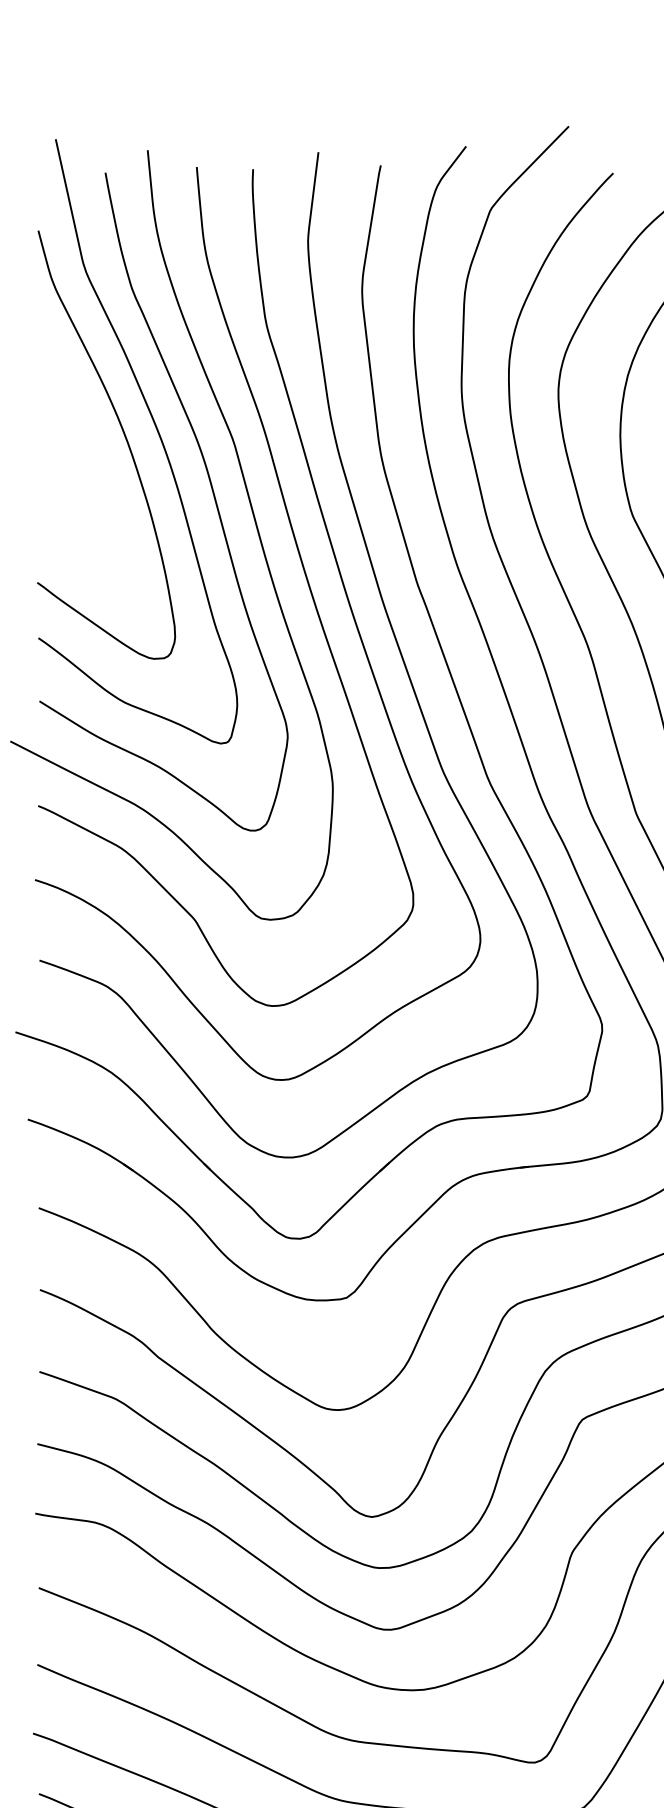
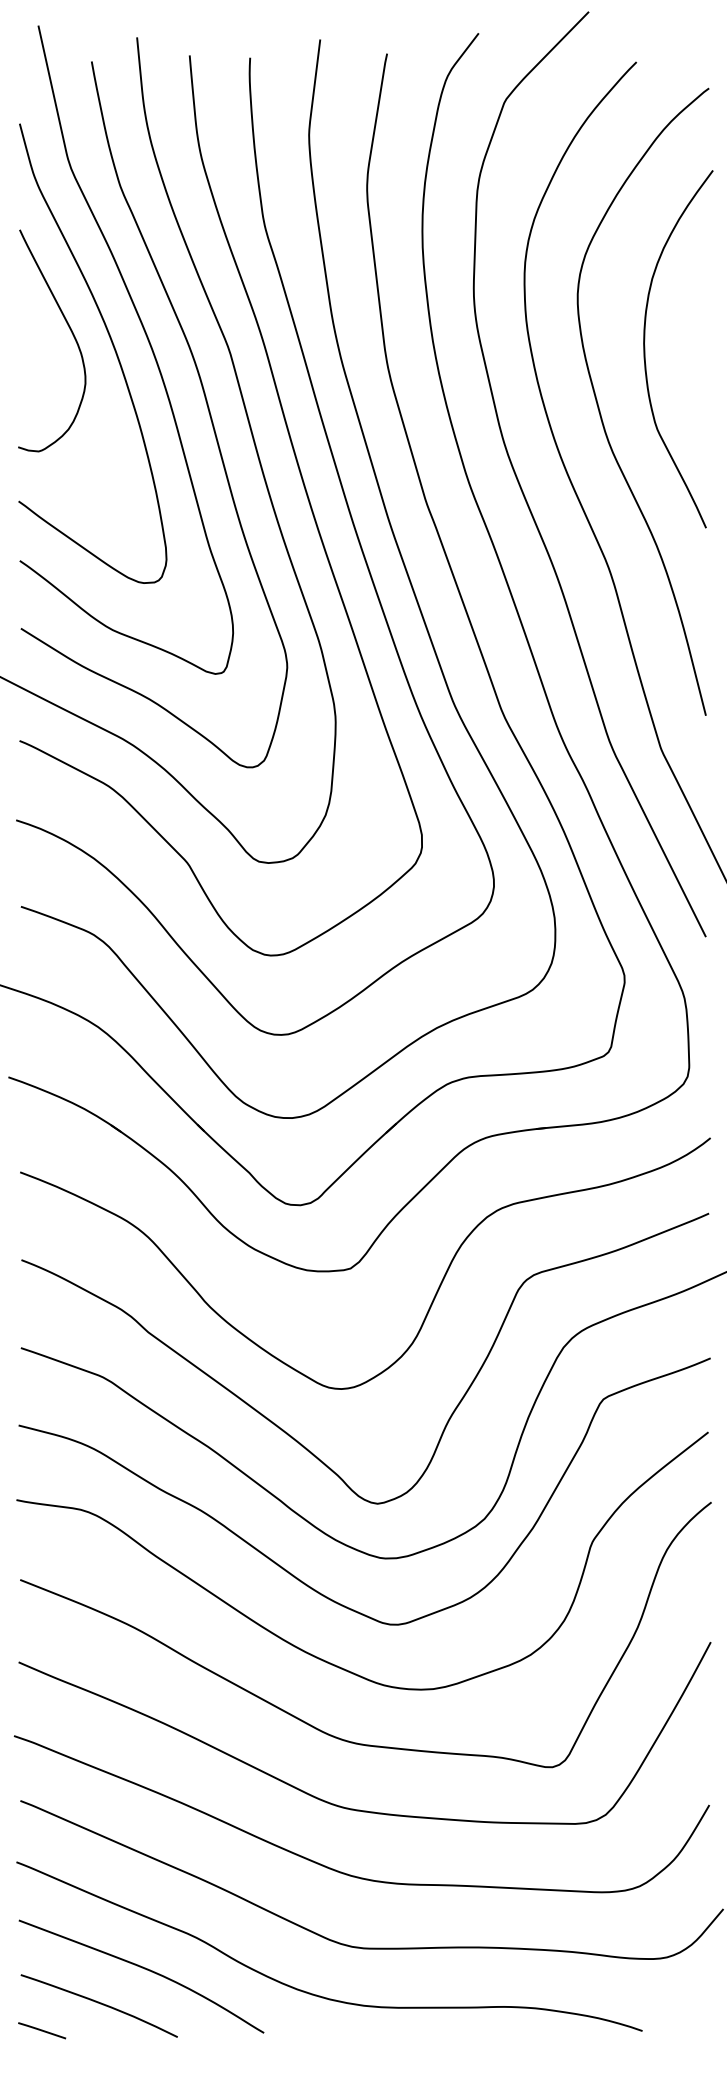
curve: (85, 424) -> (70, 331), added

